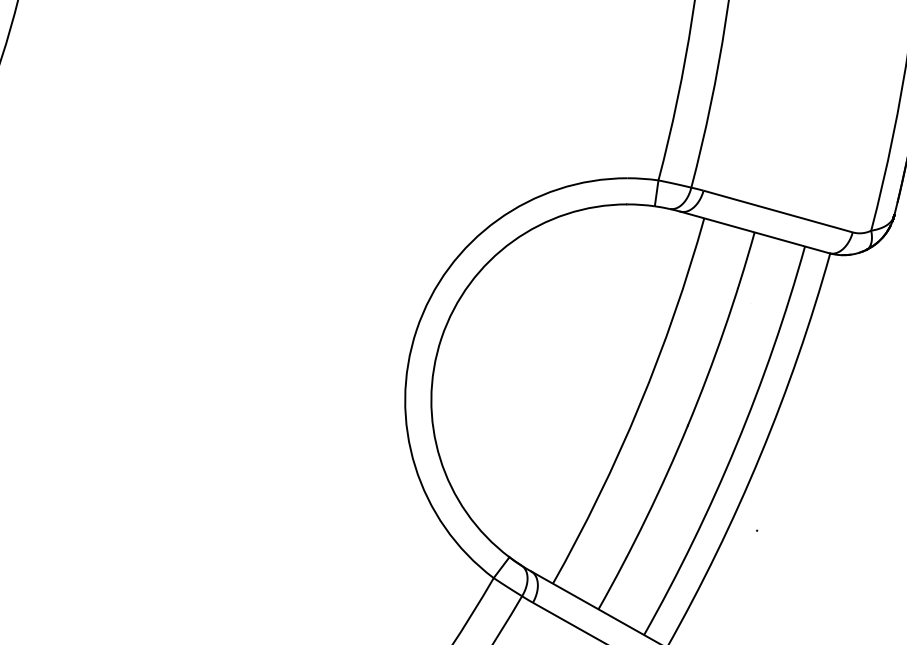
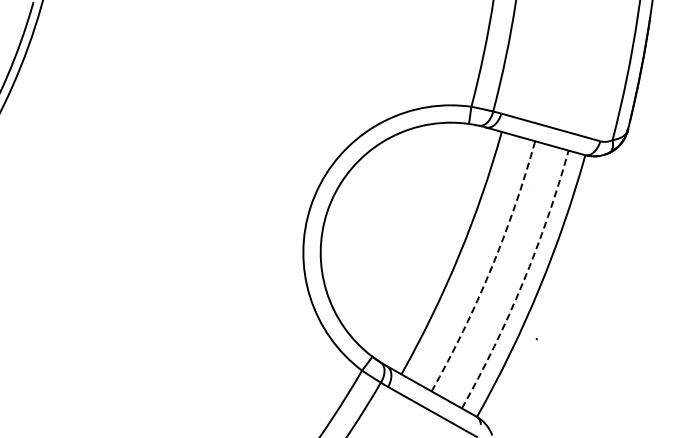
arc: (687, 425) -> (490, 269), solid -> dashed
arc: (736, 445) -> (523, 282), solid -> dashed

